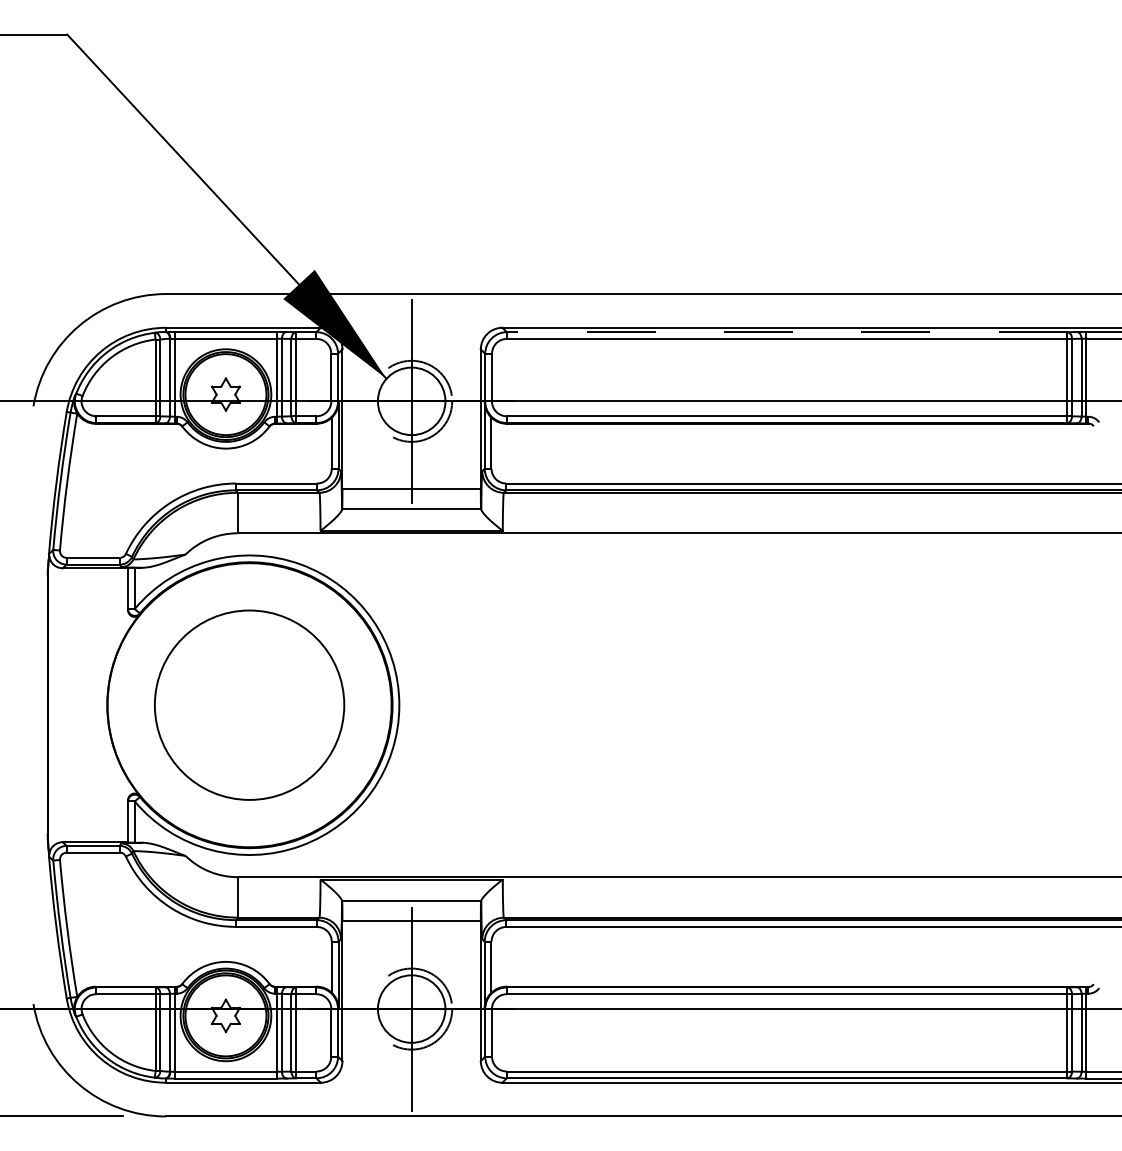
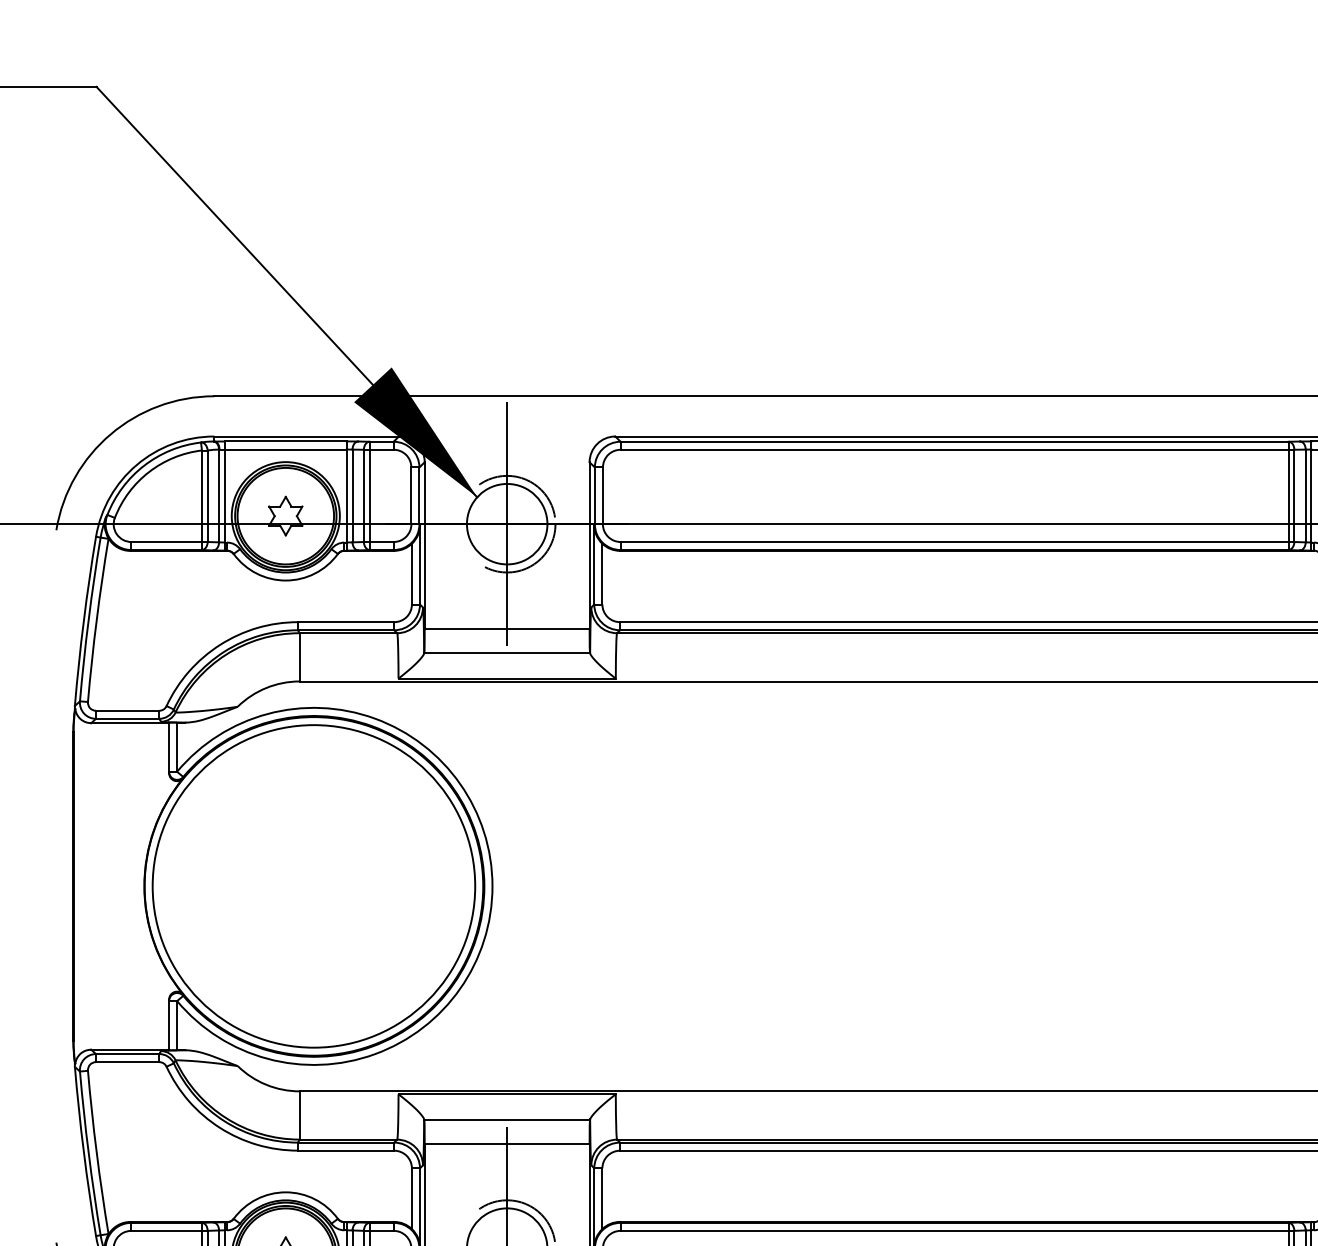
line: (786, 332) -> (953, 442), dashed -> solid
circle: (249, 704) -> (313, 885), size x1.43

